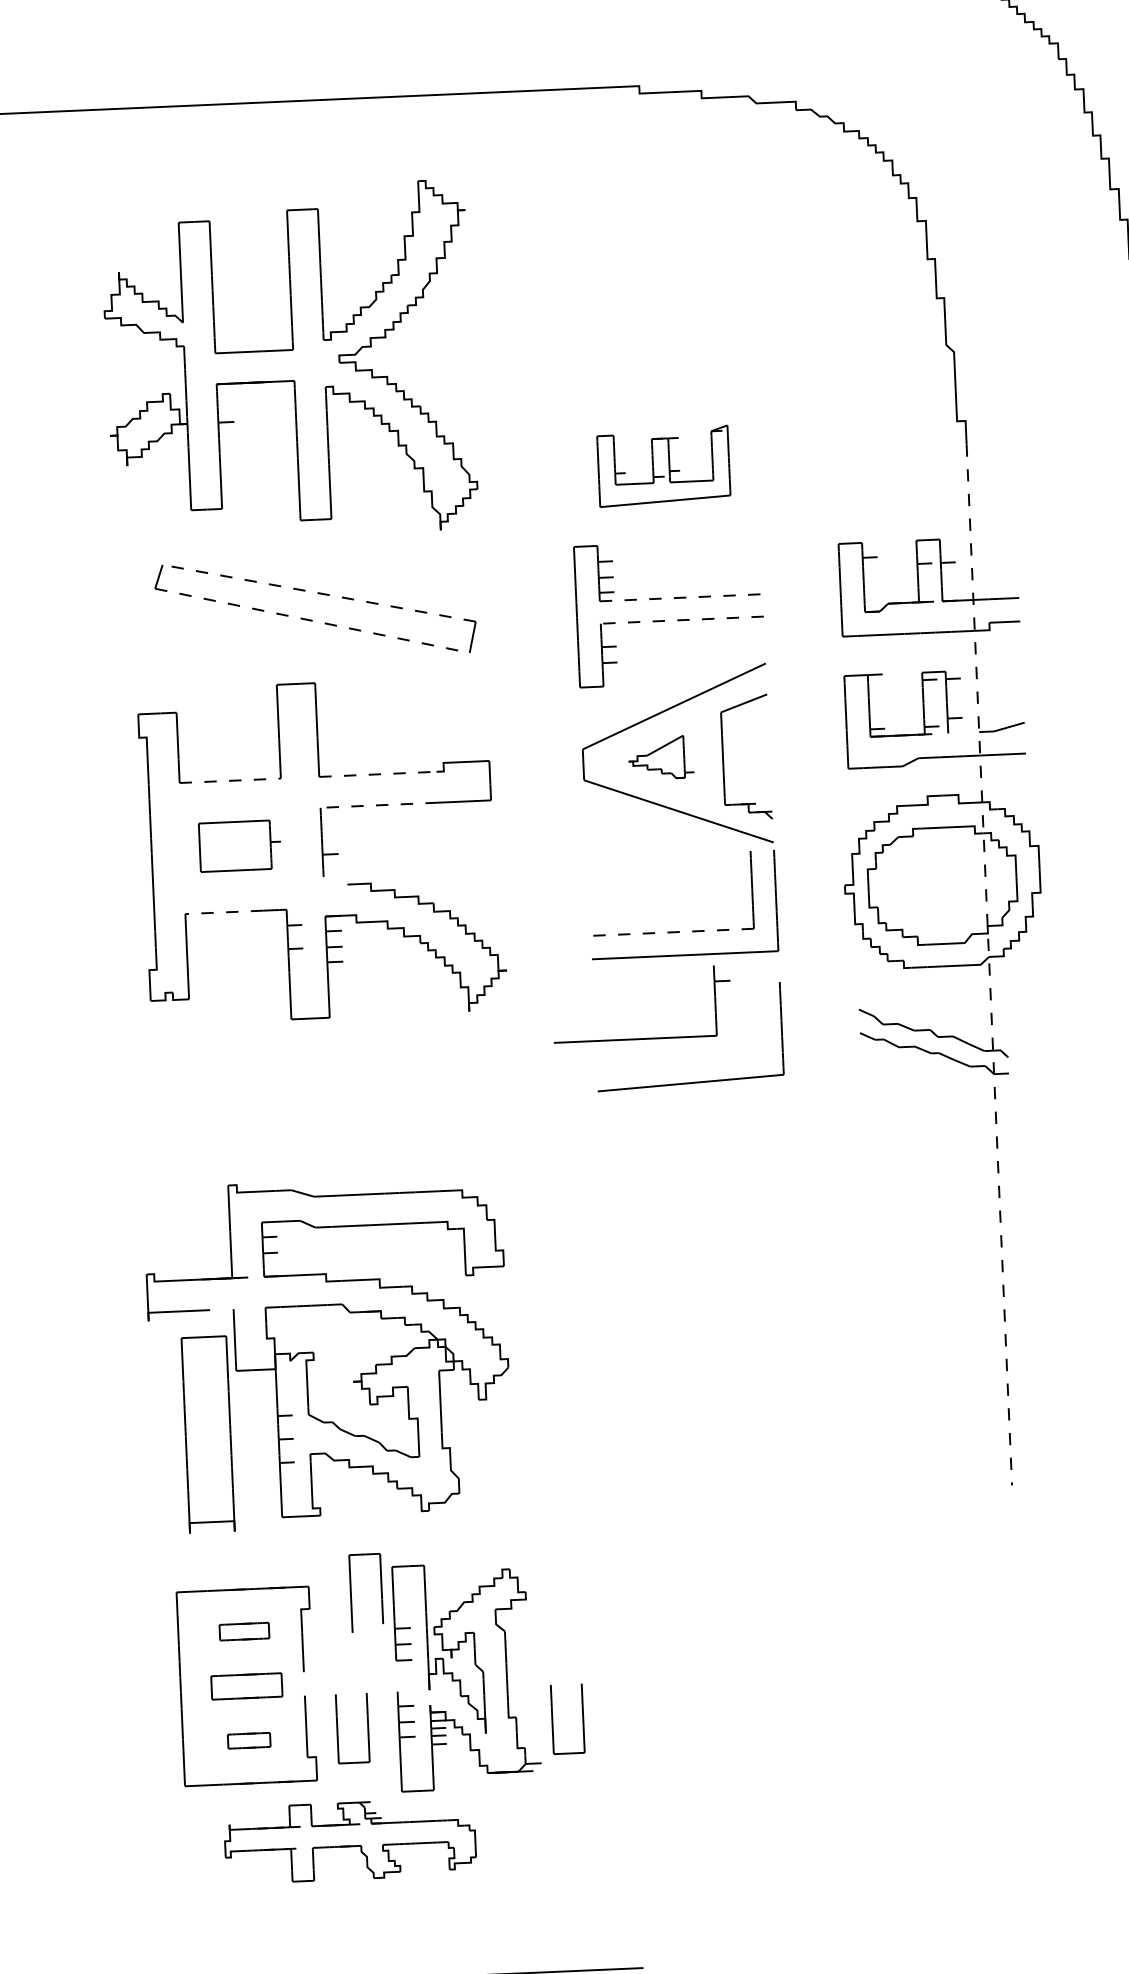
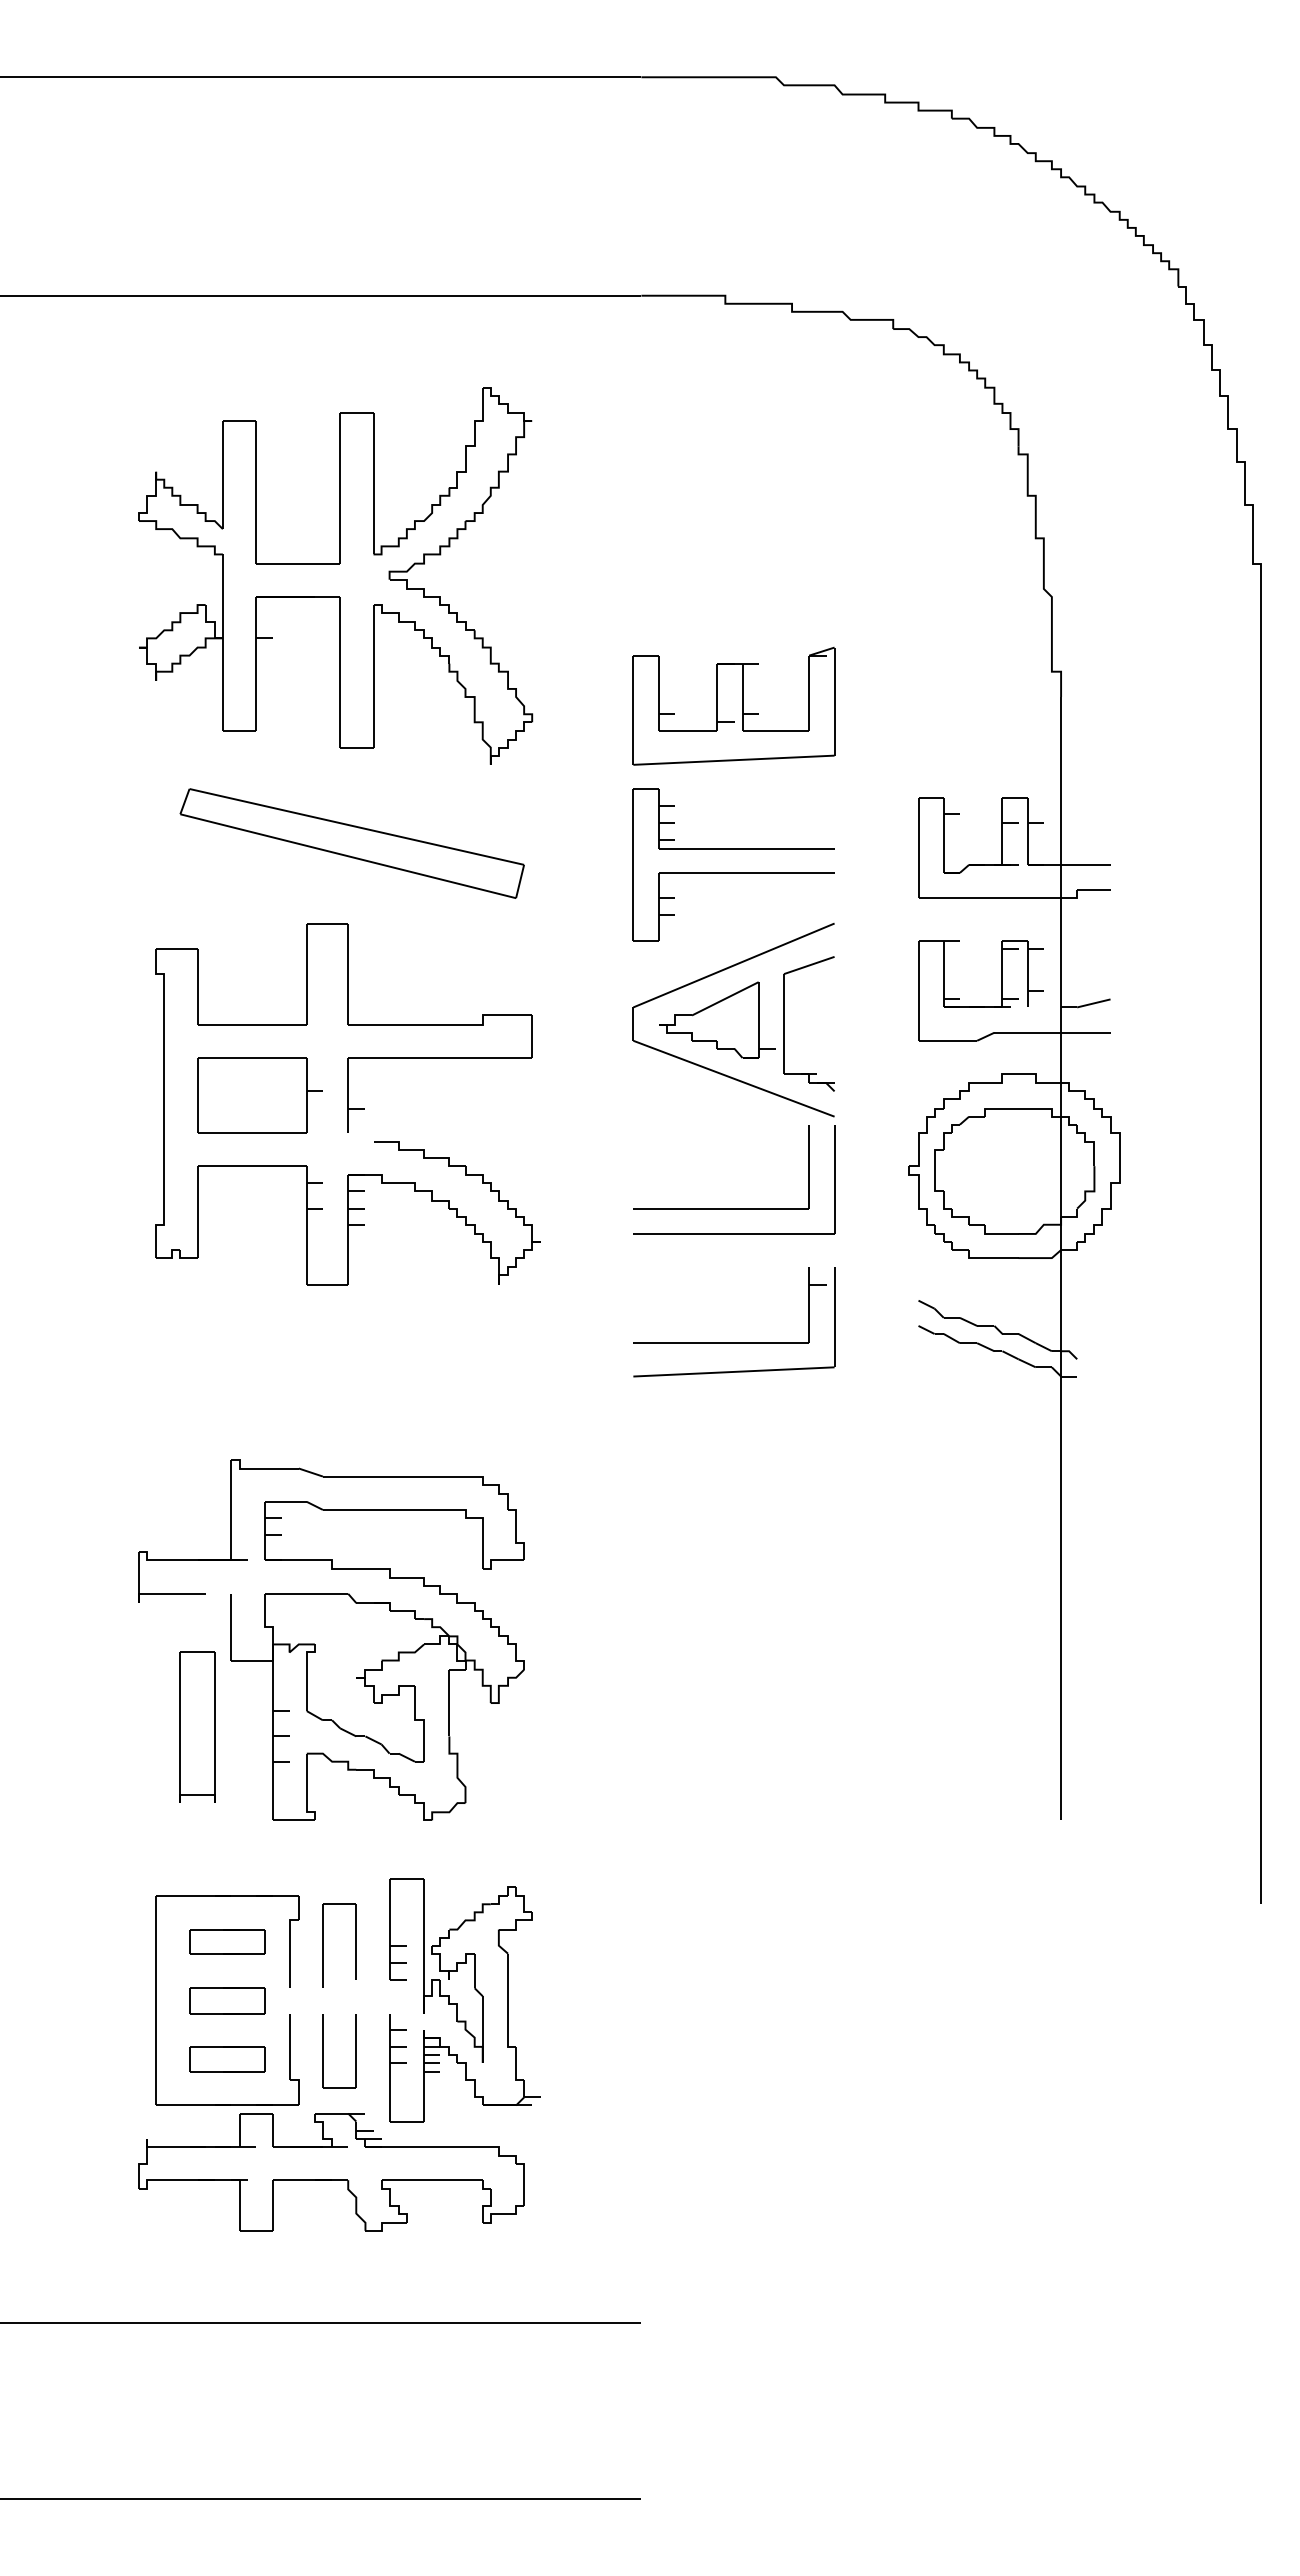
part: (663, 466) -> (733, 706), size x1.43
line: (318, 592) -> (356, 826), dashed -> solid
line: (681, 597) -> (746, 848), dashed -> solid
line: (682, 619) -> (746, 872), dashed -> solid
line: (312, 621) -> (348, 856), dashed -> solid
part: (661, 757) -> (717, 1019), size x1.67
line: (377, 774) -> (411, 1024), dashed -> solid
line: (230, 780) -> (252, 1024), dashed -> solid
line: (378, 805) -> (410, 1058), dashed -> solid
part: (239, 846) -> (259, 1095), size x1.43
line: (224, 912) -> (239, 1166), dashed -> solid
line: (672, 932) -> (721, 1208), dashed -> solid
line: (989, 964) -> (1061, 1258), dashed -> solid
part: (642, 1038) -> (729, 1342), moved
part: (207, 1433) -> (197, 1726), size x0.71
part: (351, 1593) -> (323, 1945), moved
part: (244, 1631) -> (227, 1941), size x1.43
part: (552, 1720) -> (555, 2051), removed
part: (249, 1740) -> (227, 2059), size x1.67
part: (350, 1841) -> (331, 2172), size x1.43

